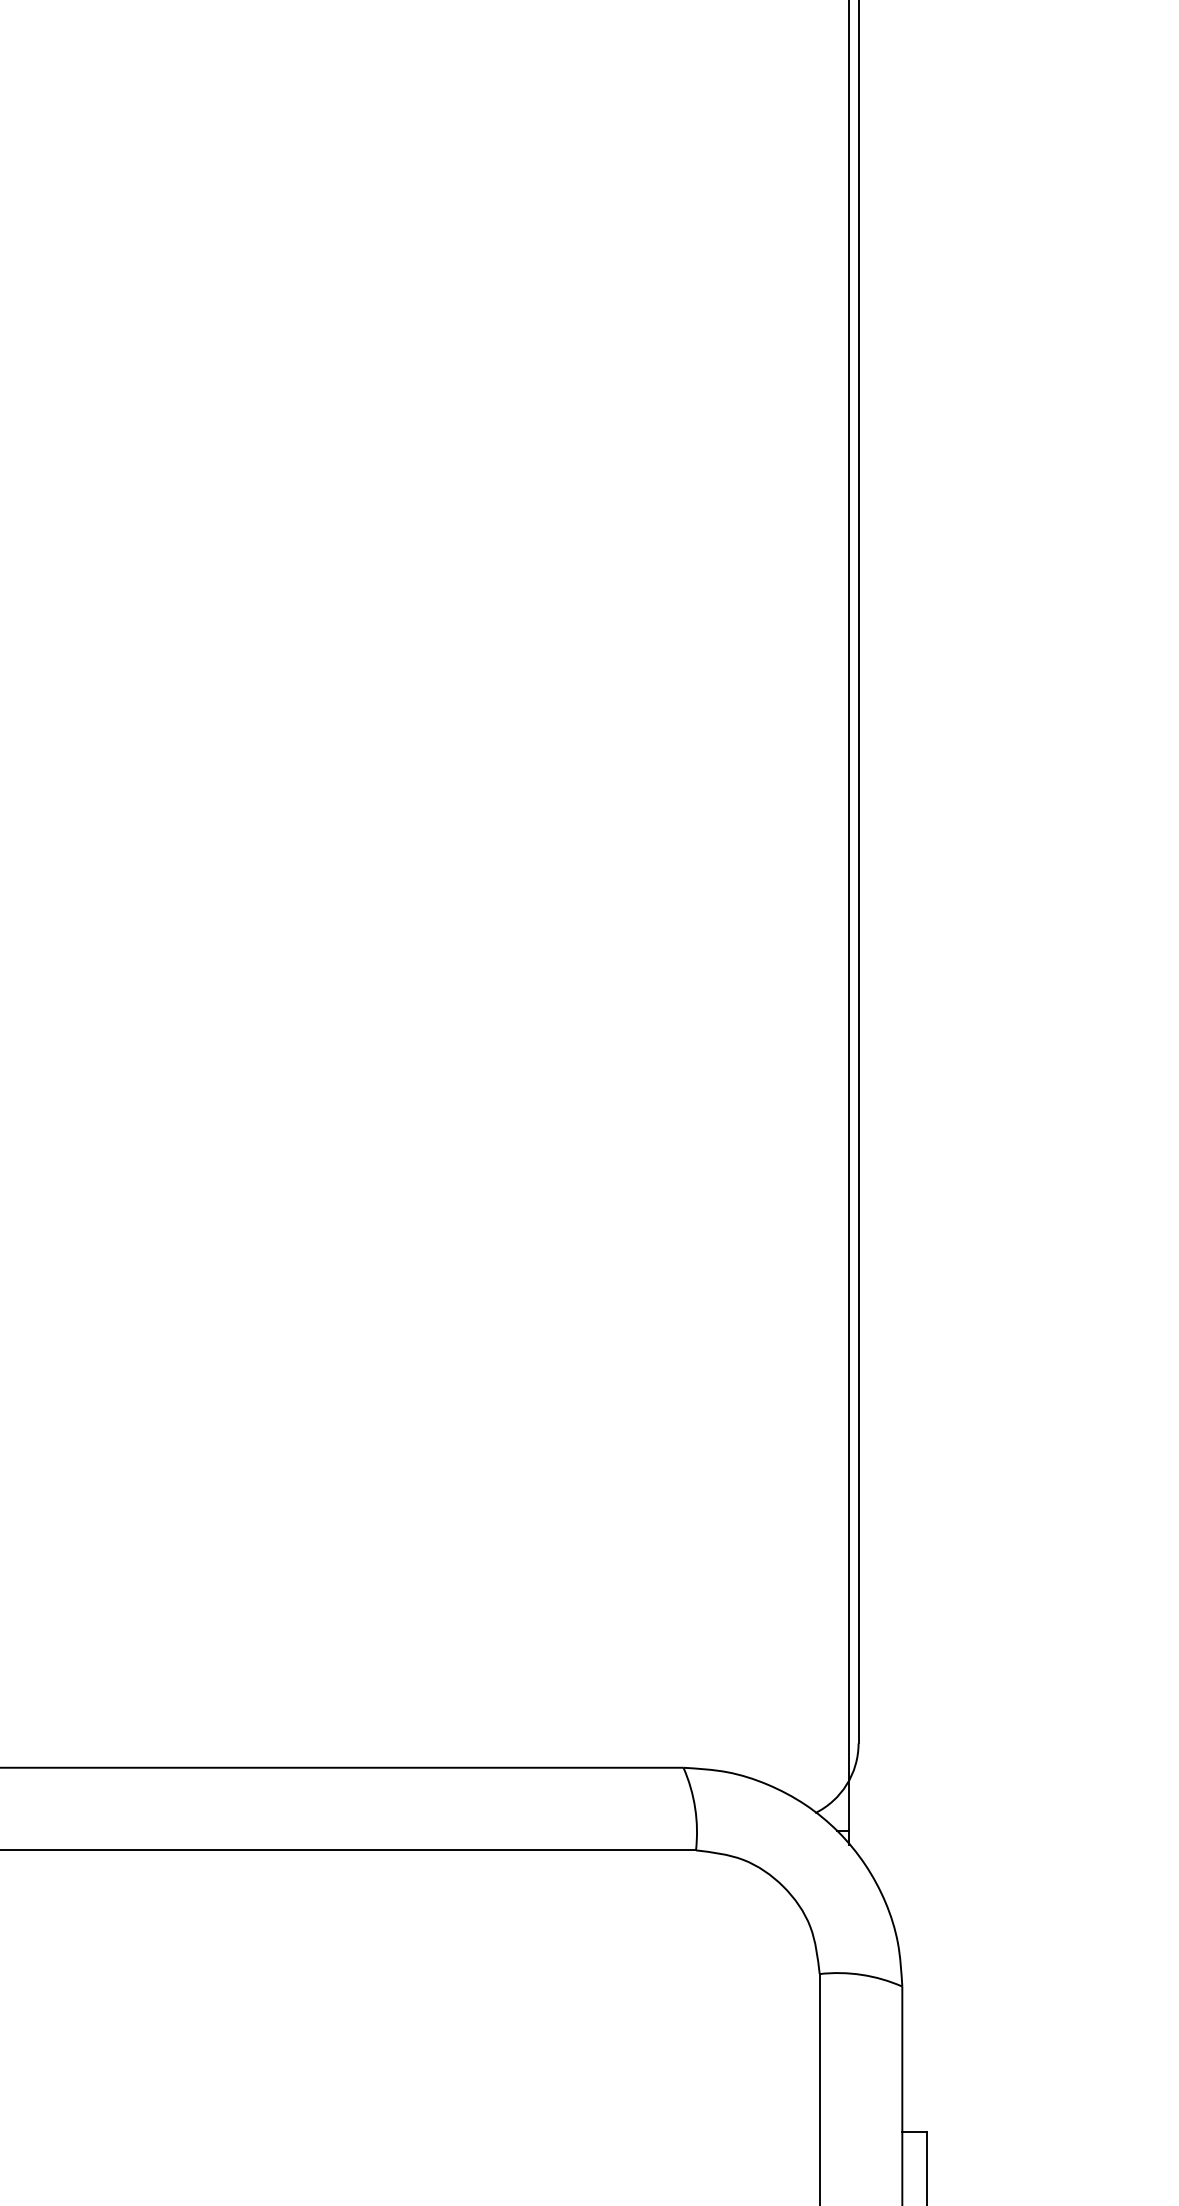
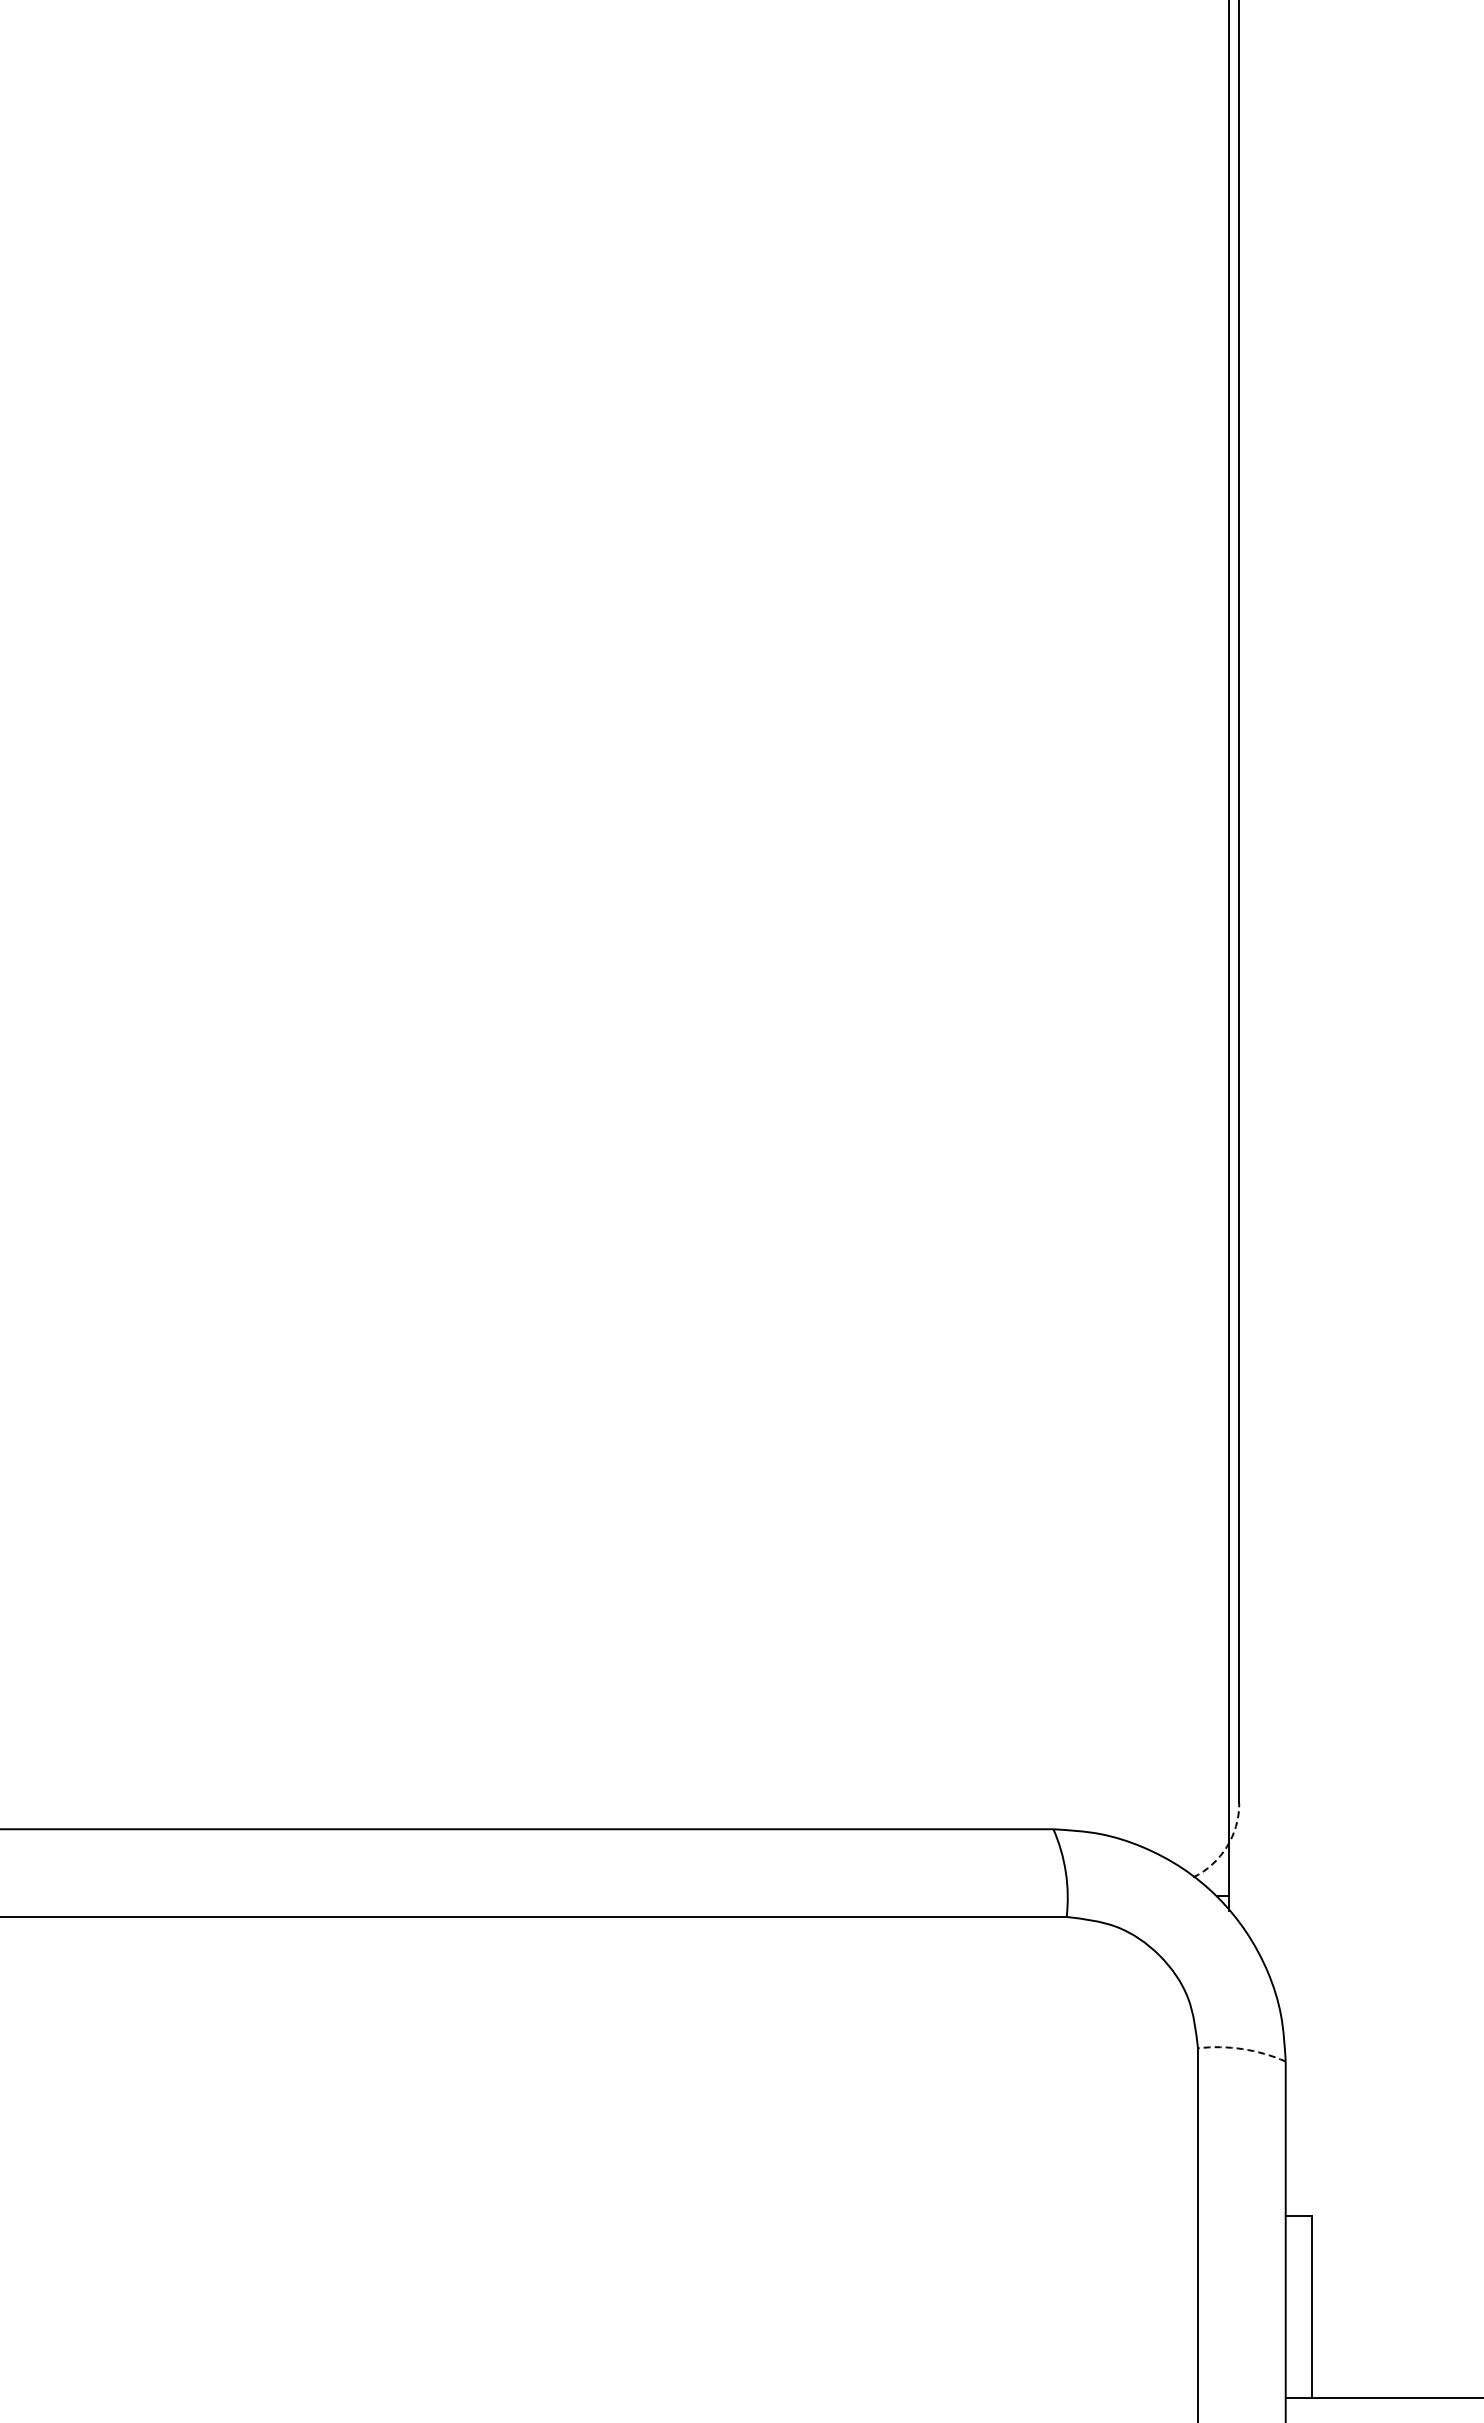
arc: (846, 1784) -> (1226, 1847), solid -> dashed
arc: (861, 1975) -> (1242, 2049), solid -> dashed

